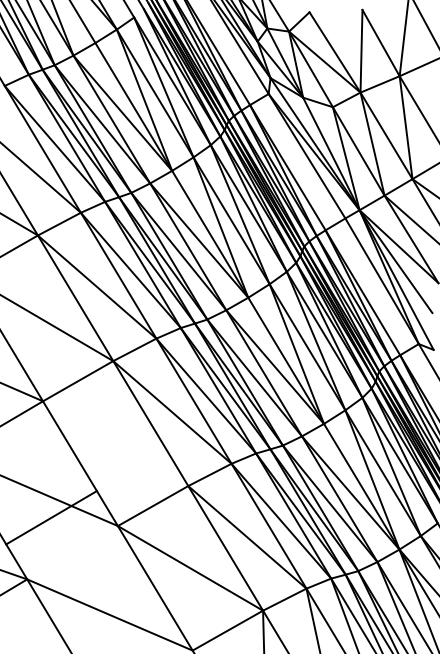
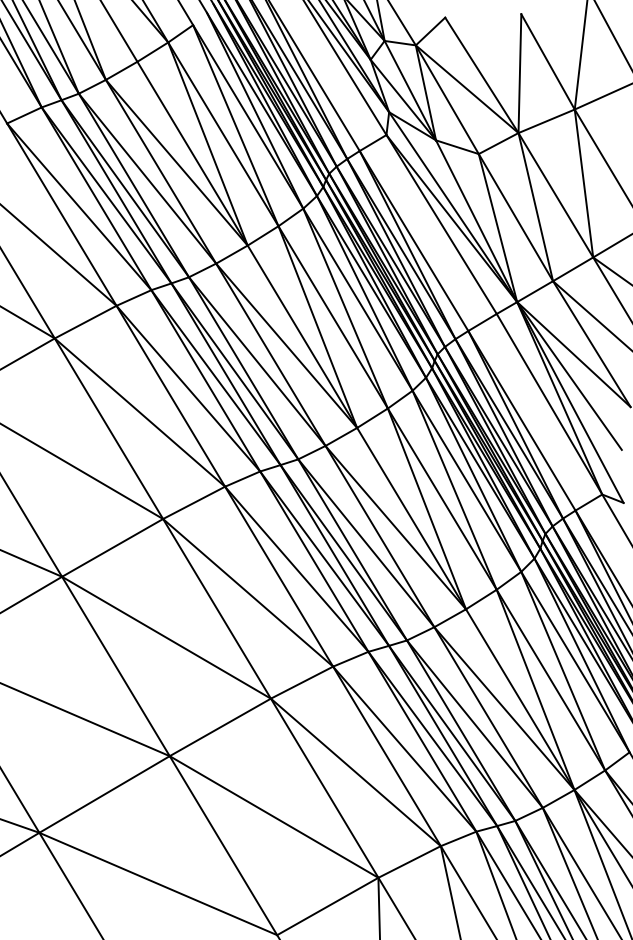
line: (115, 443) -> (166, 637), added
line: (51, 517) -> (104, 794), moved

